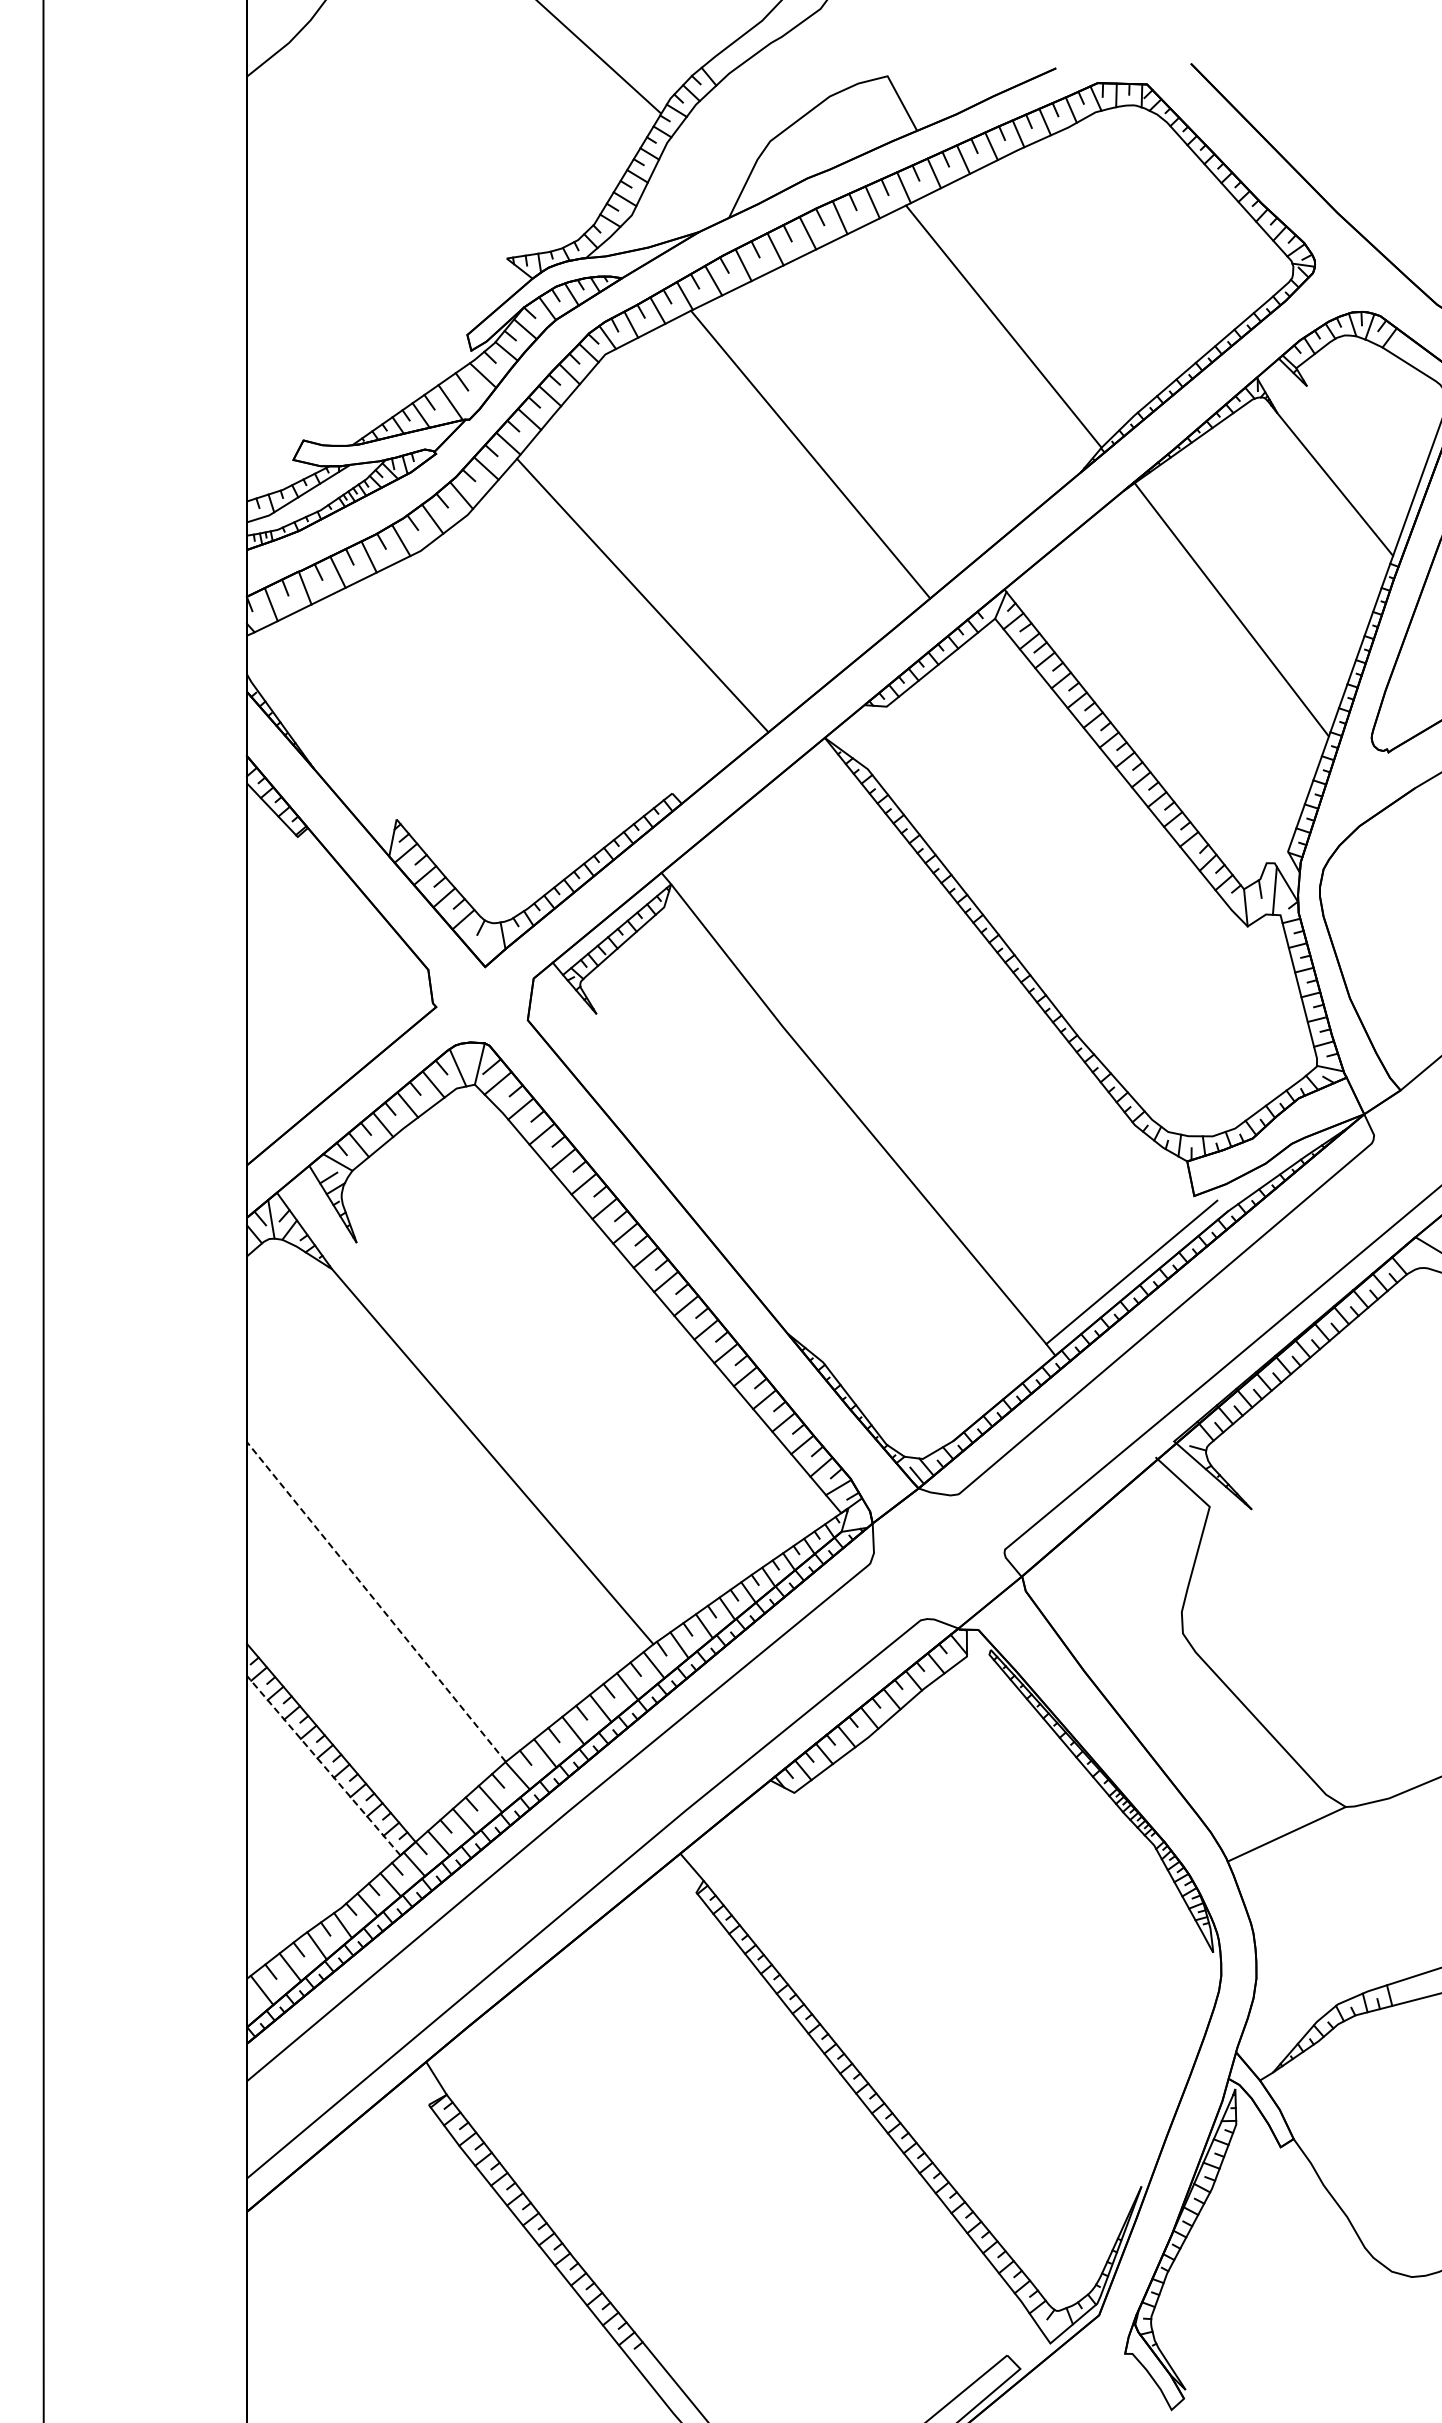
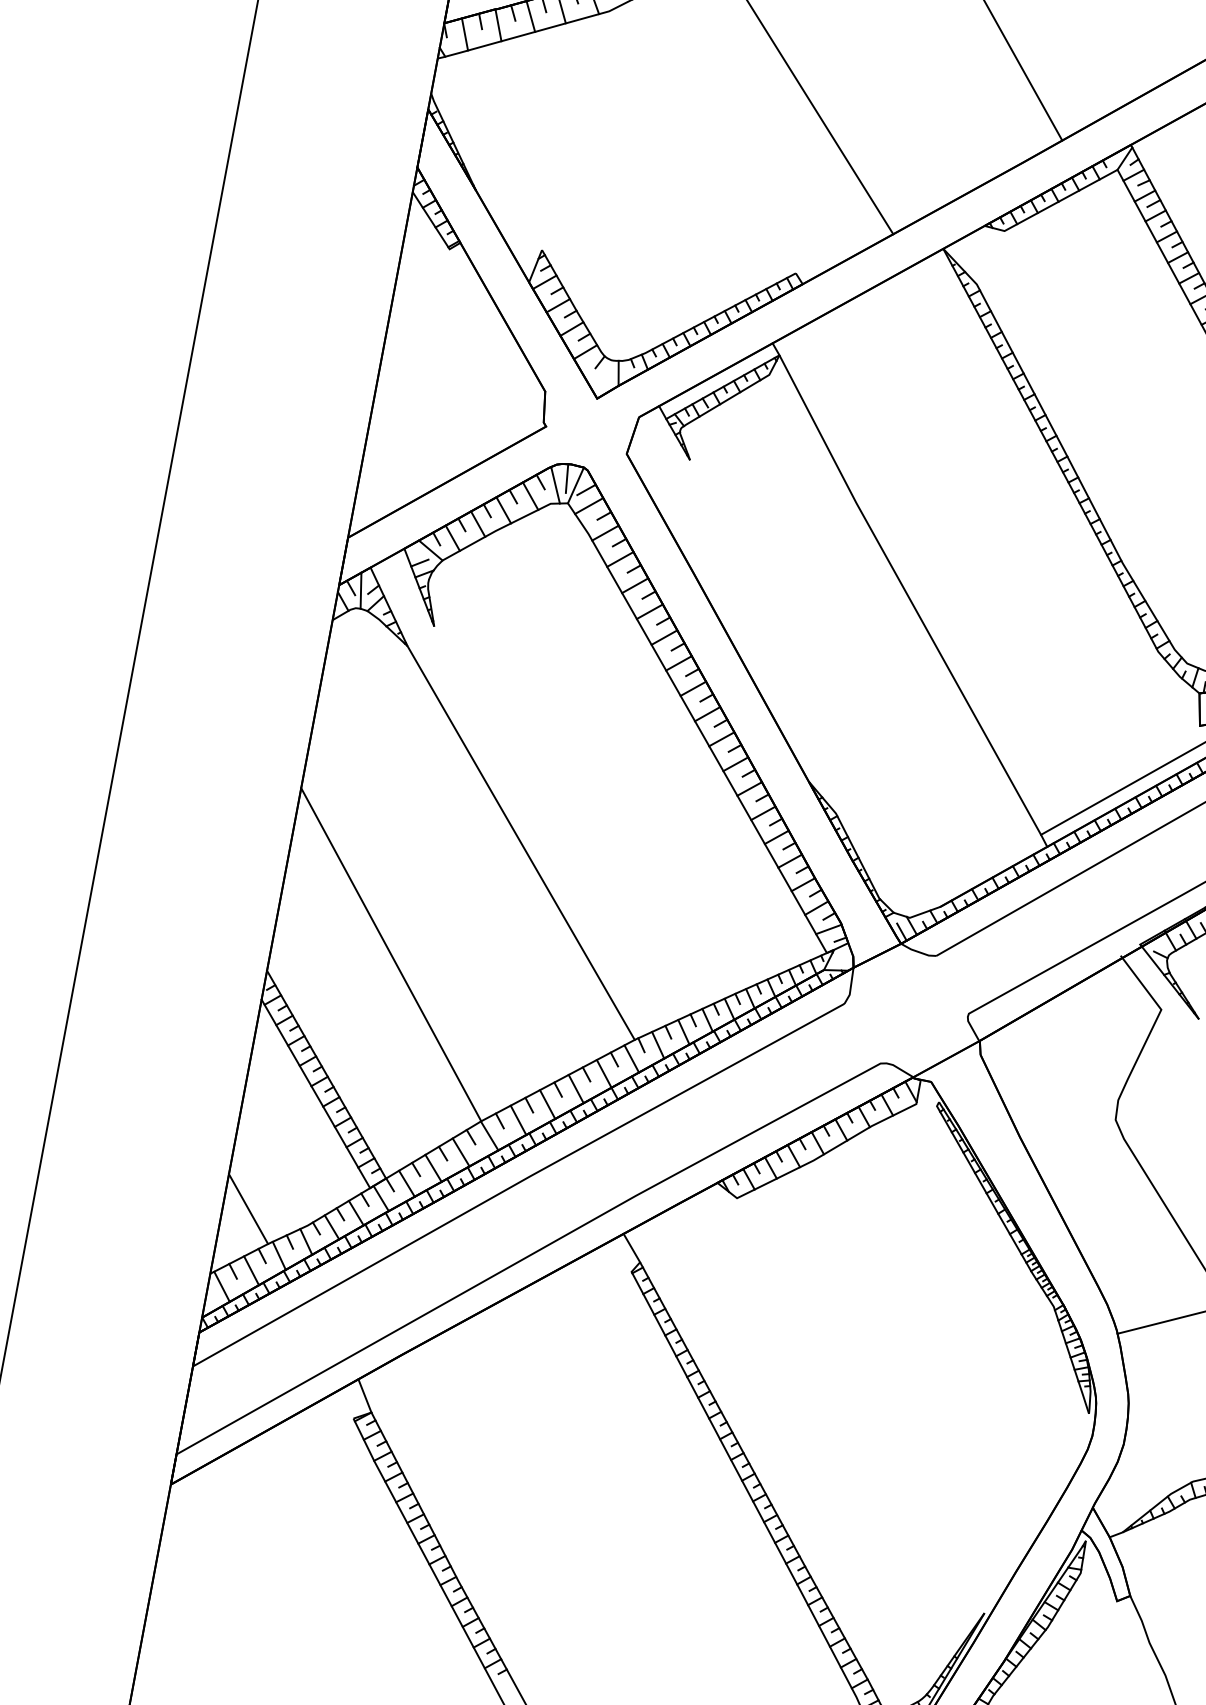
line: (468, 1058) -> (566, 478), added
line: (376, 1602) -> (391, 955), dashed -> solid
line: (323, 1765) -> (315, 1093), dashed -> solid
line: (274, 1901) -> (248, 1208), added

